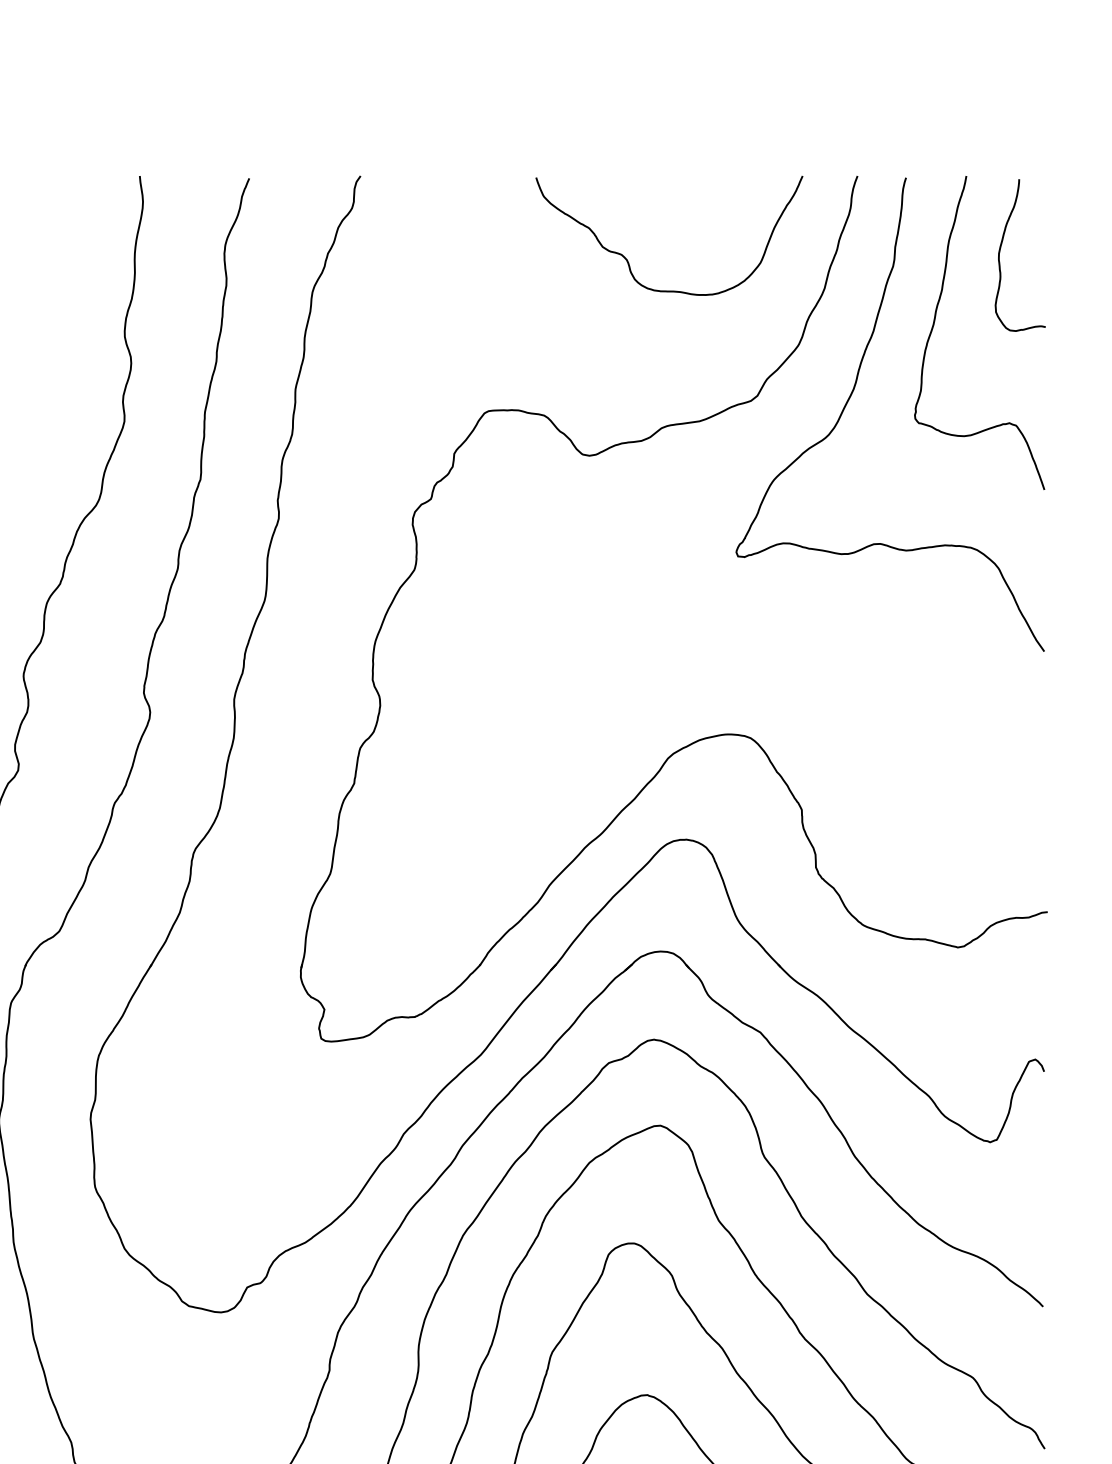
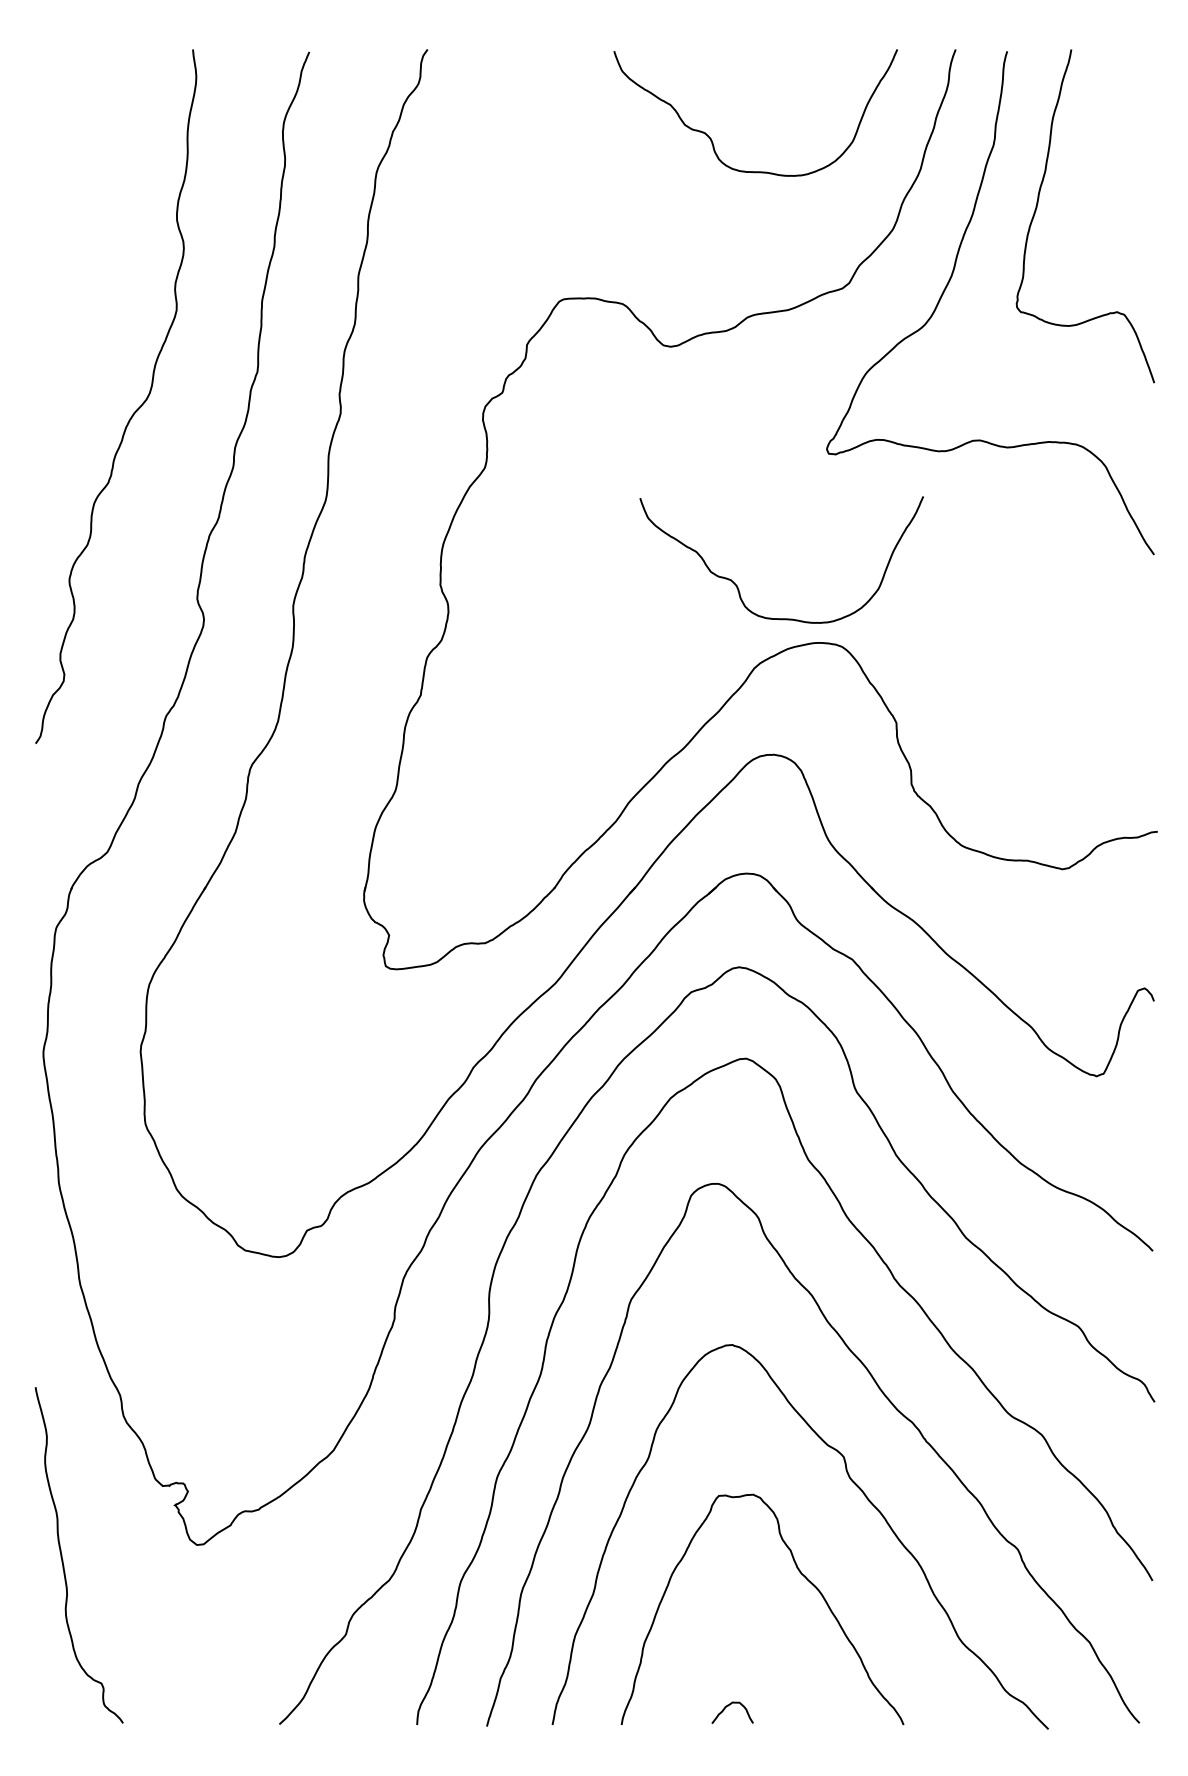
curve: (1000, 253) -> (1107, 131), removed
curve: (652, 680) -> (737, 585), added

